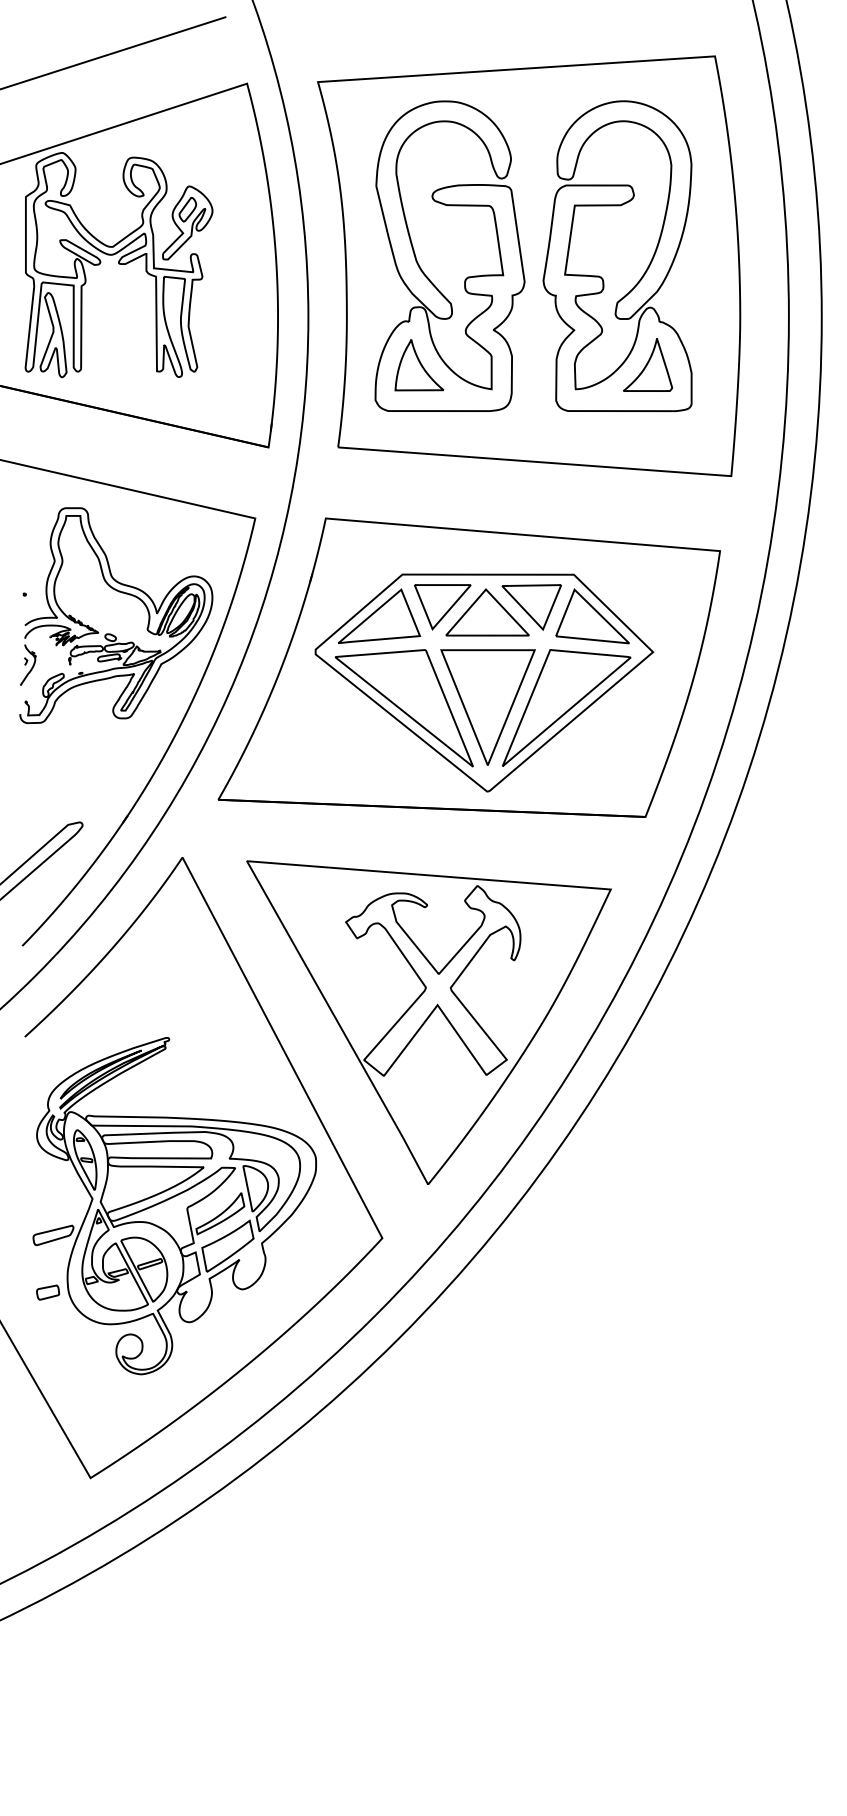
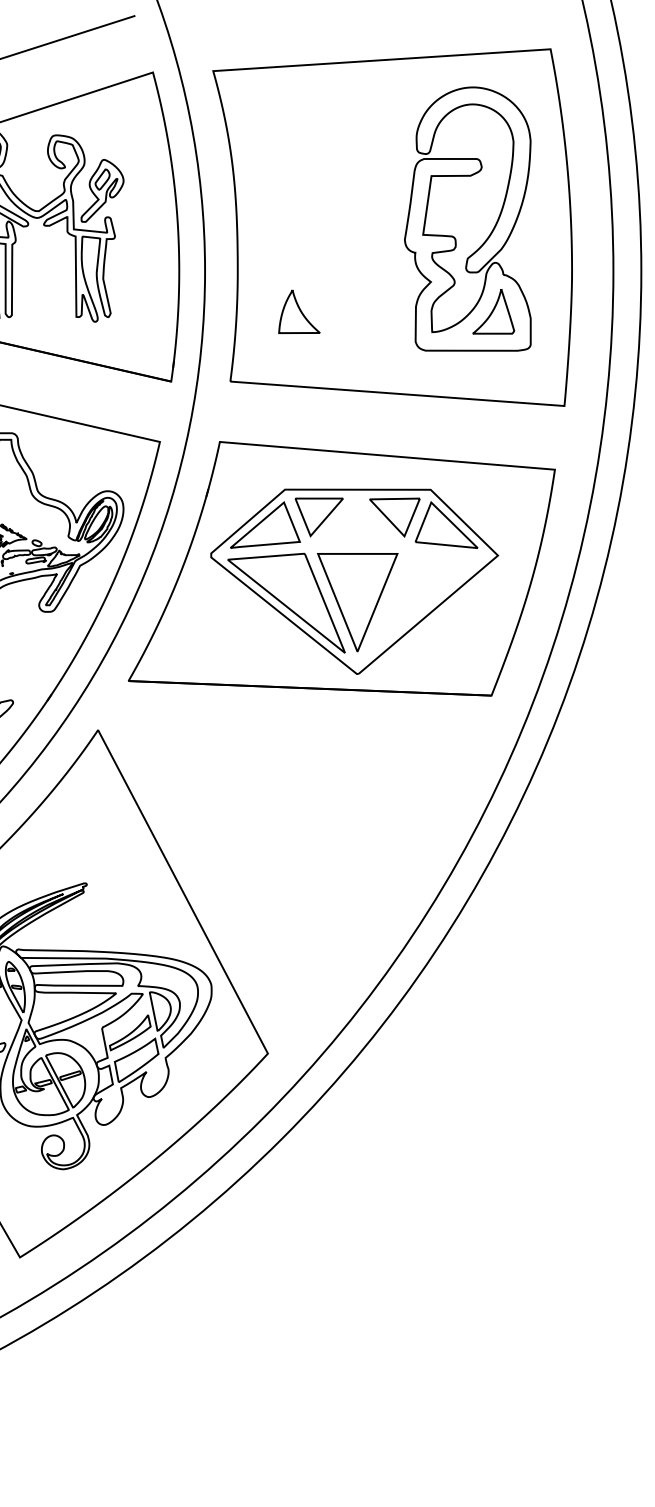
part: (466, 277) -> (339, 237), removed
part: (487, 612) -> (357, 521), removed
part: (566, 707) -> (424, 602), removed
part: (428, 1022) -> (307, 870), removed

